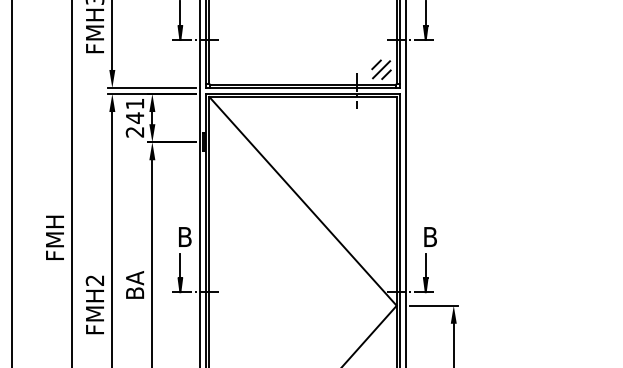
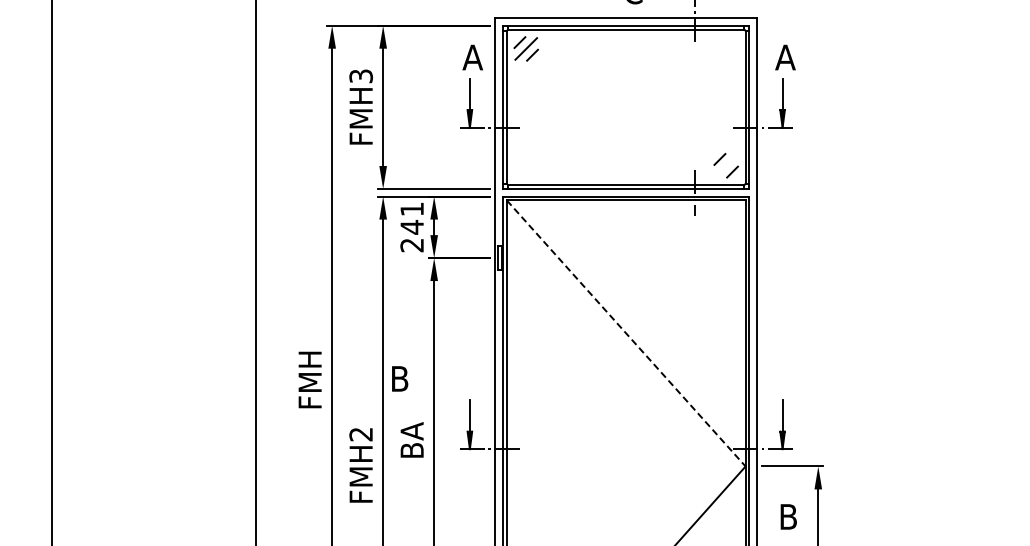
line: (381, 69) -> (726, 165), removed
line: (303, 201) -> (626, 333), solid -> dashed
text: (185, 236) -> (400, 378), moved
text: (430, 236) -> (788, 516), moved

